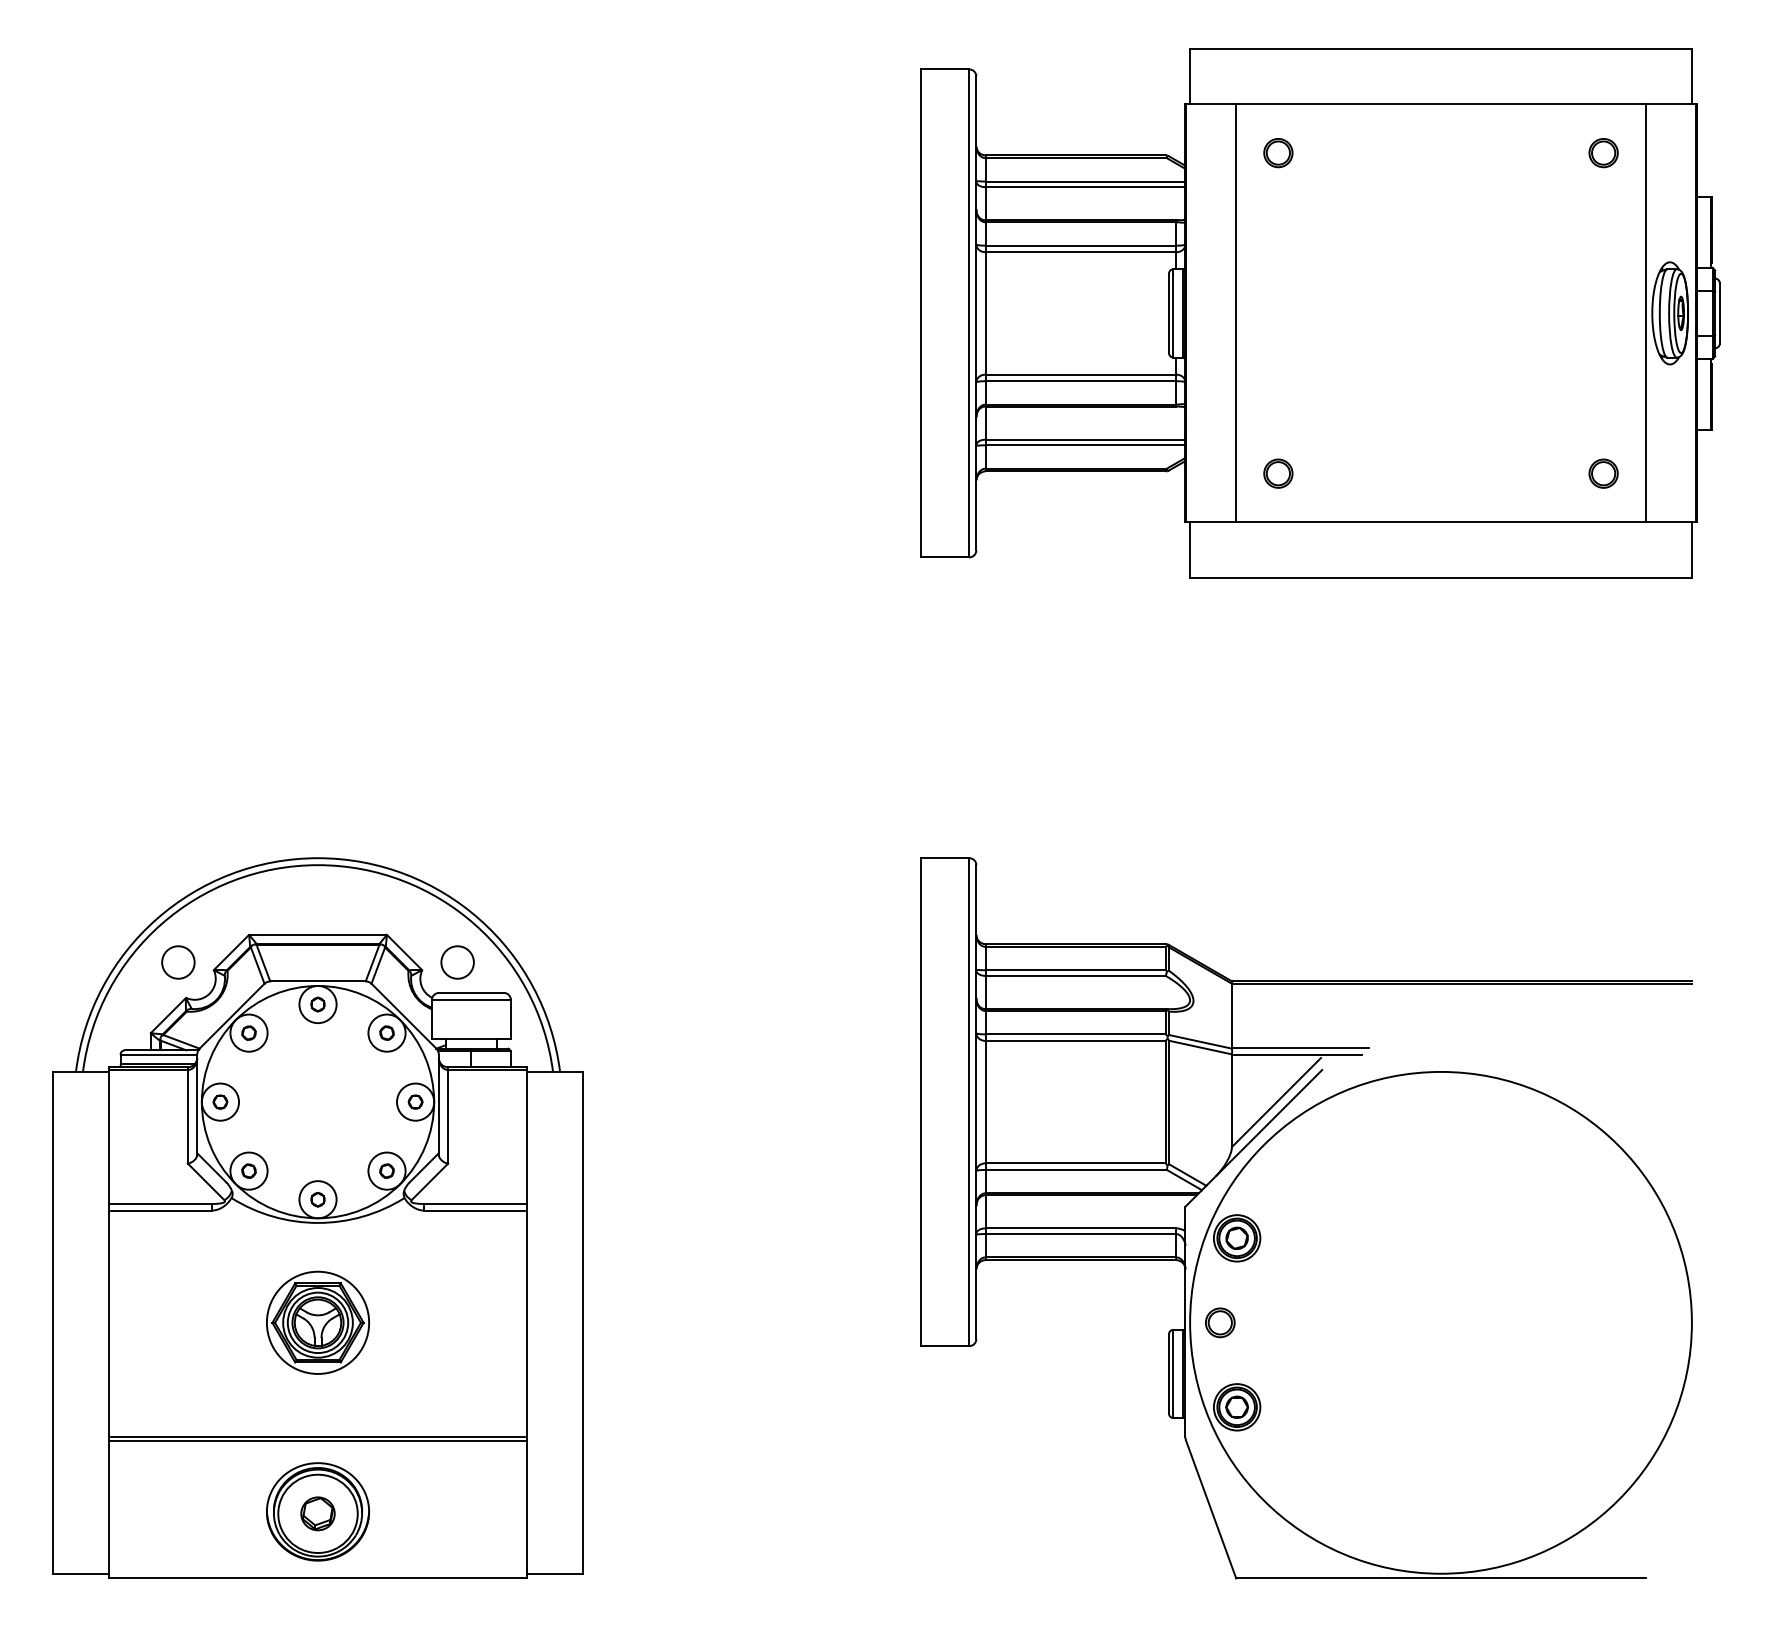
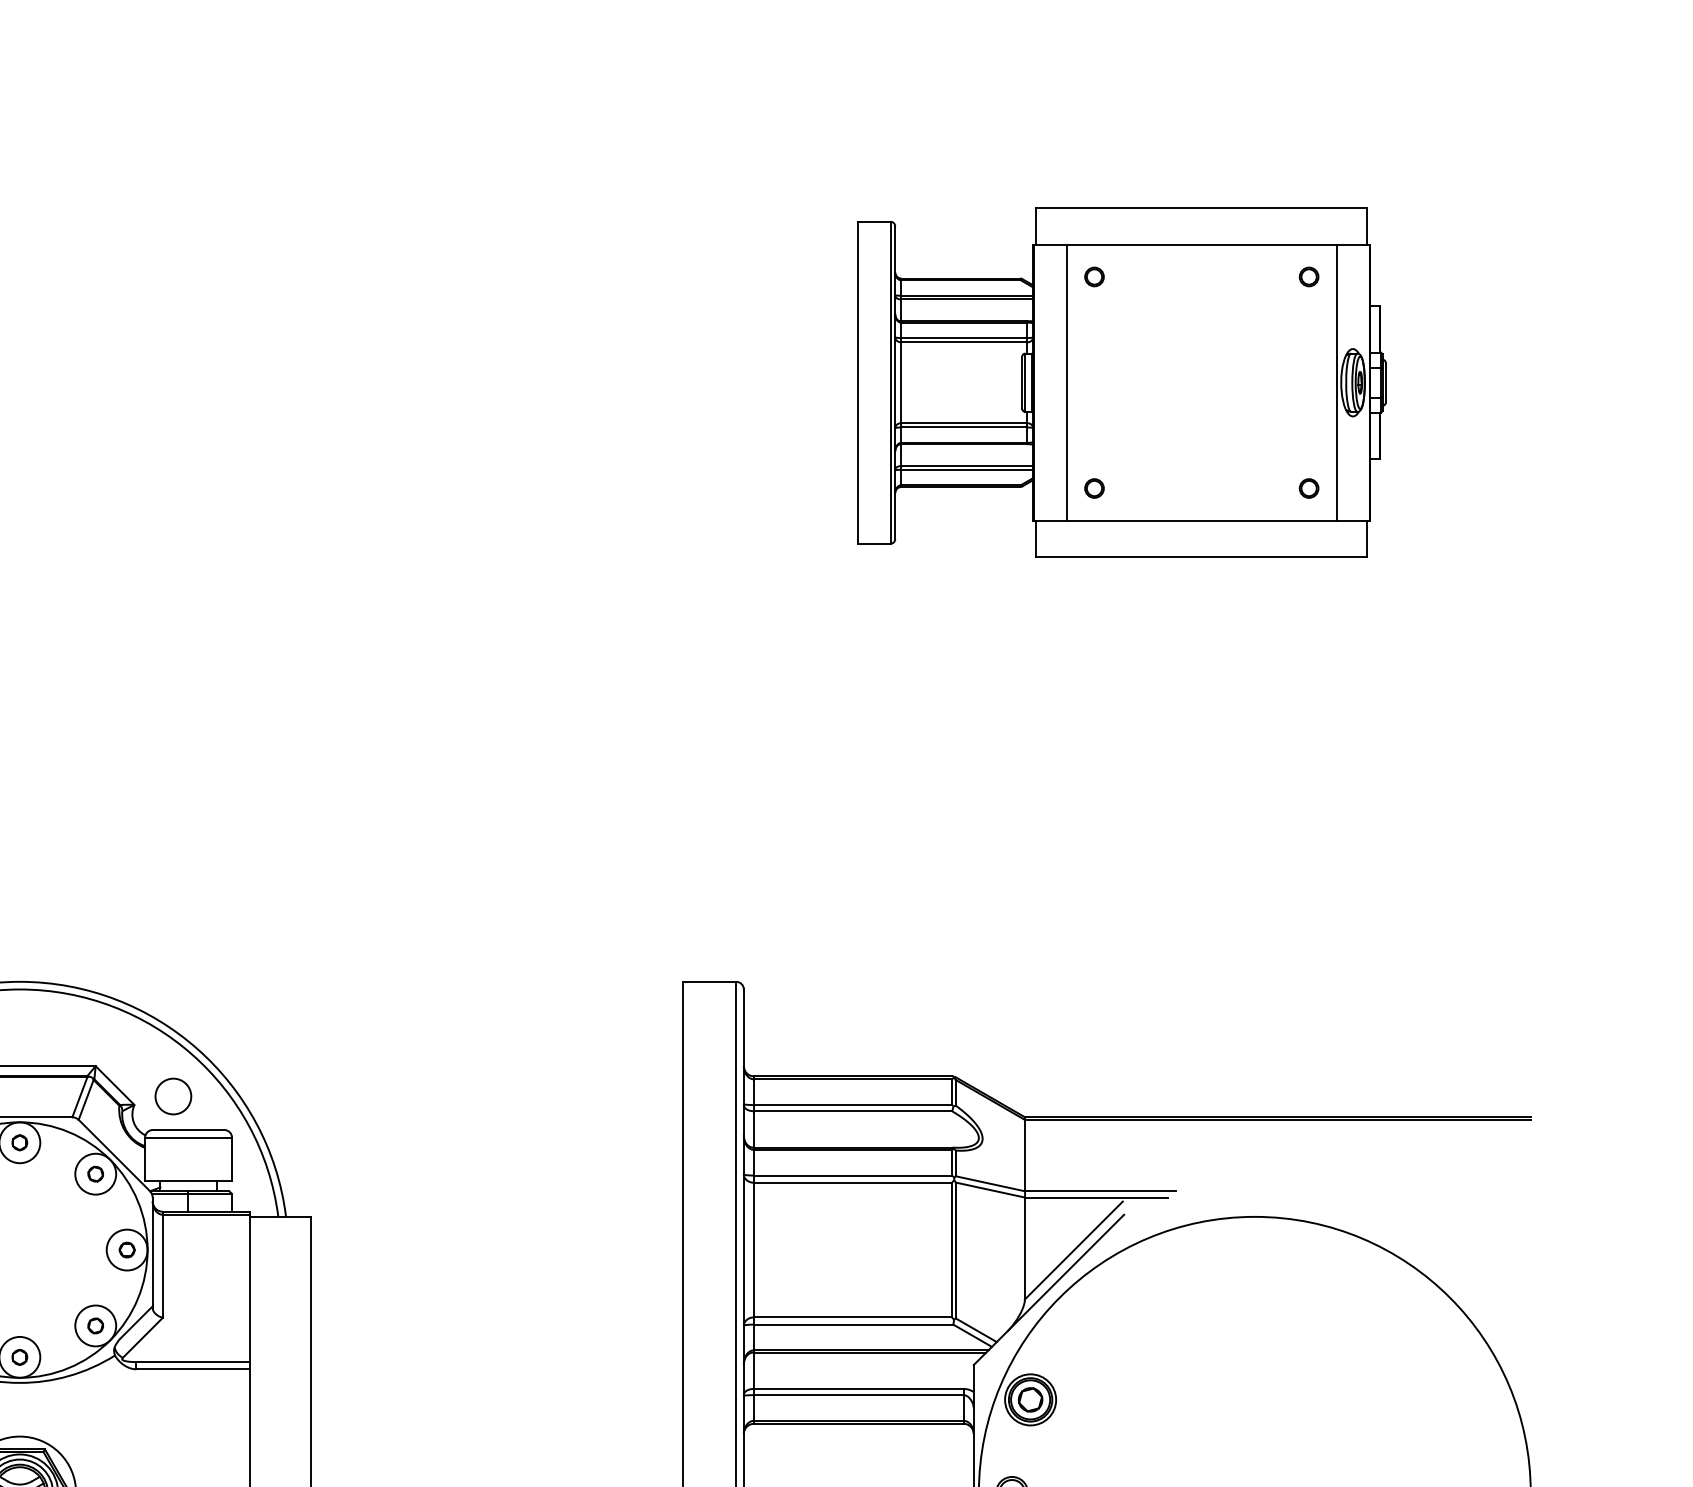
part: (1320, 313) -> (1122, 382), size x0.6

